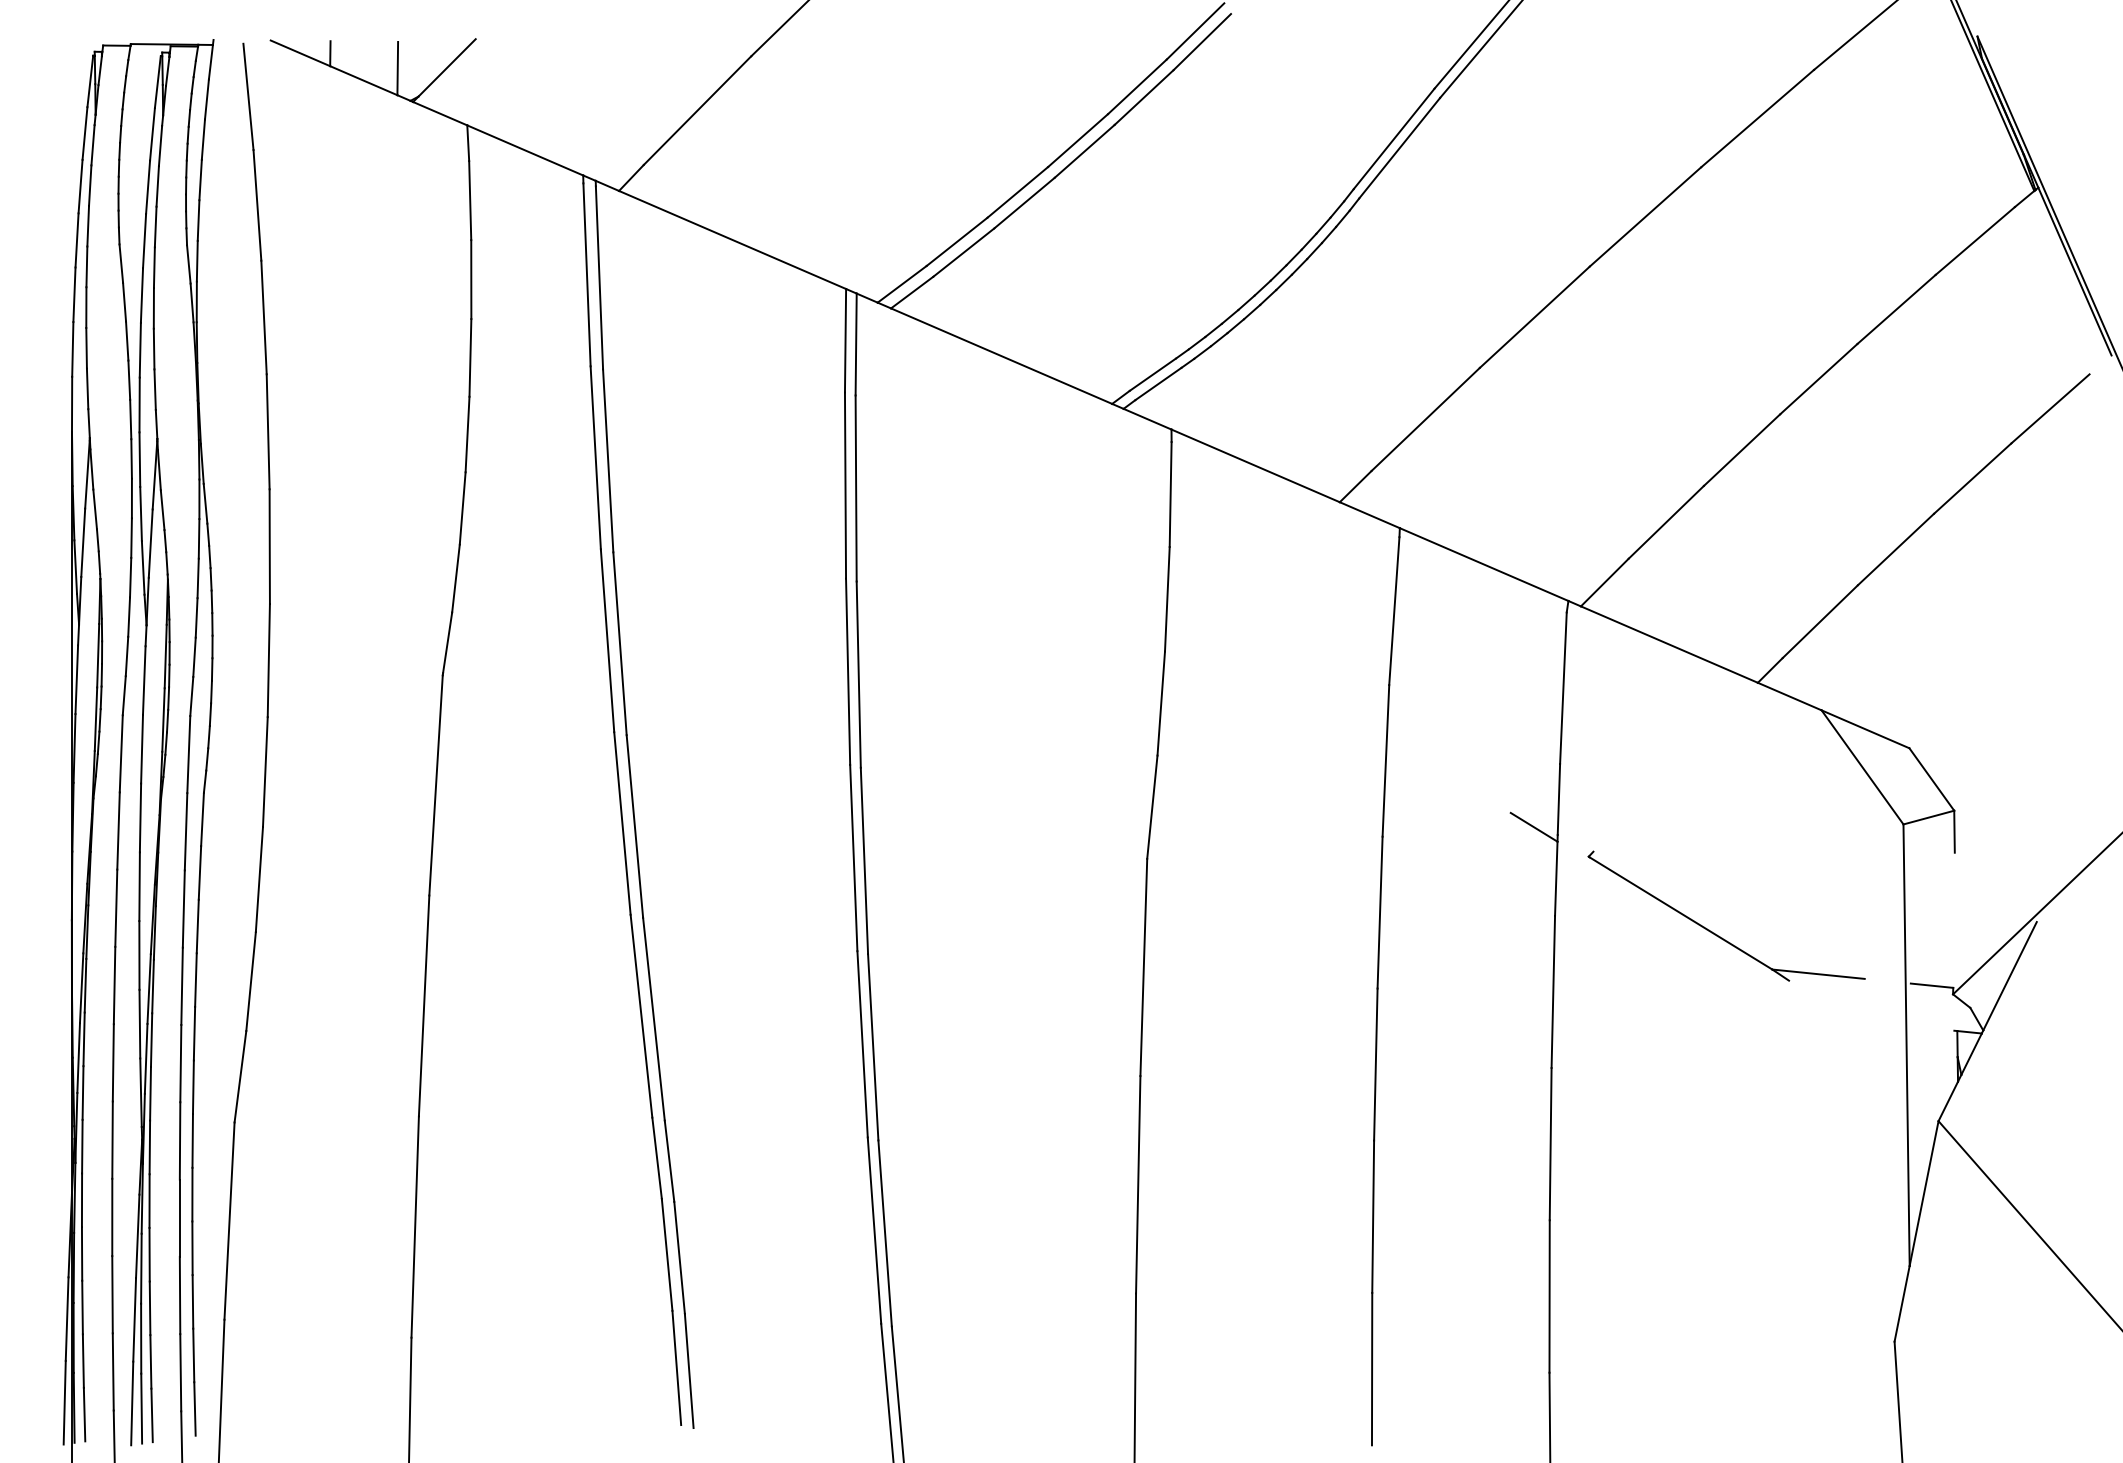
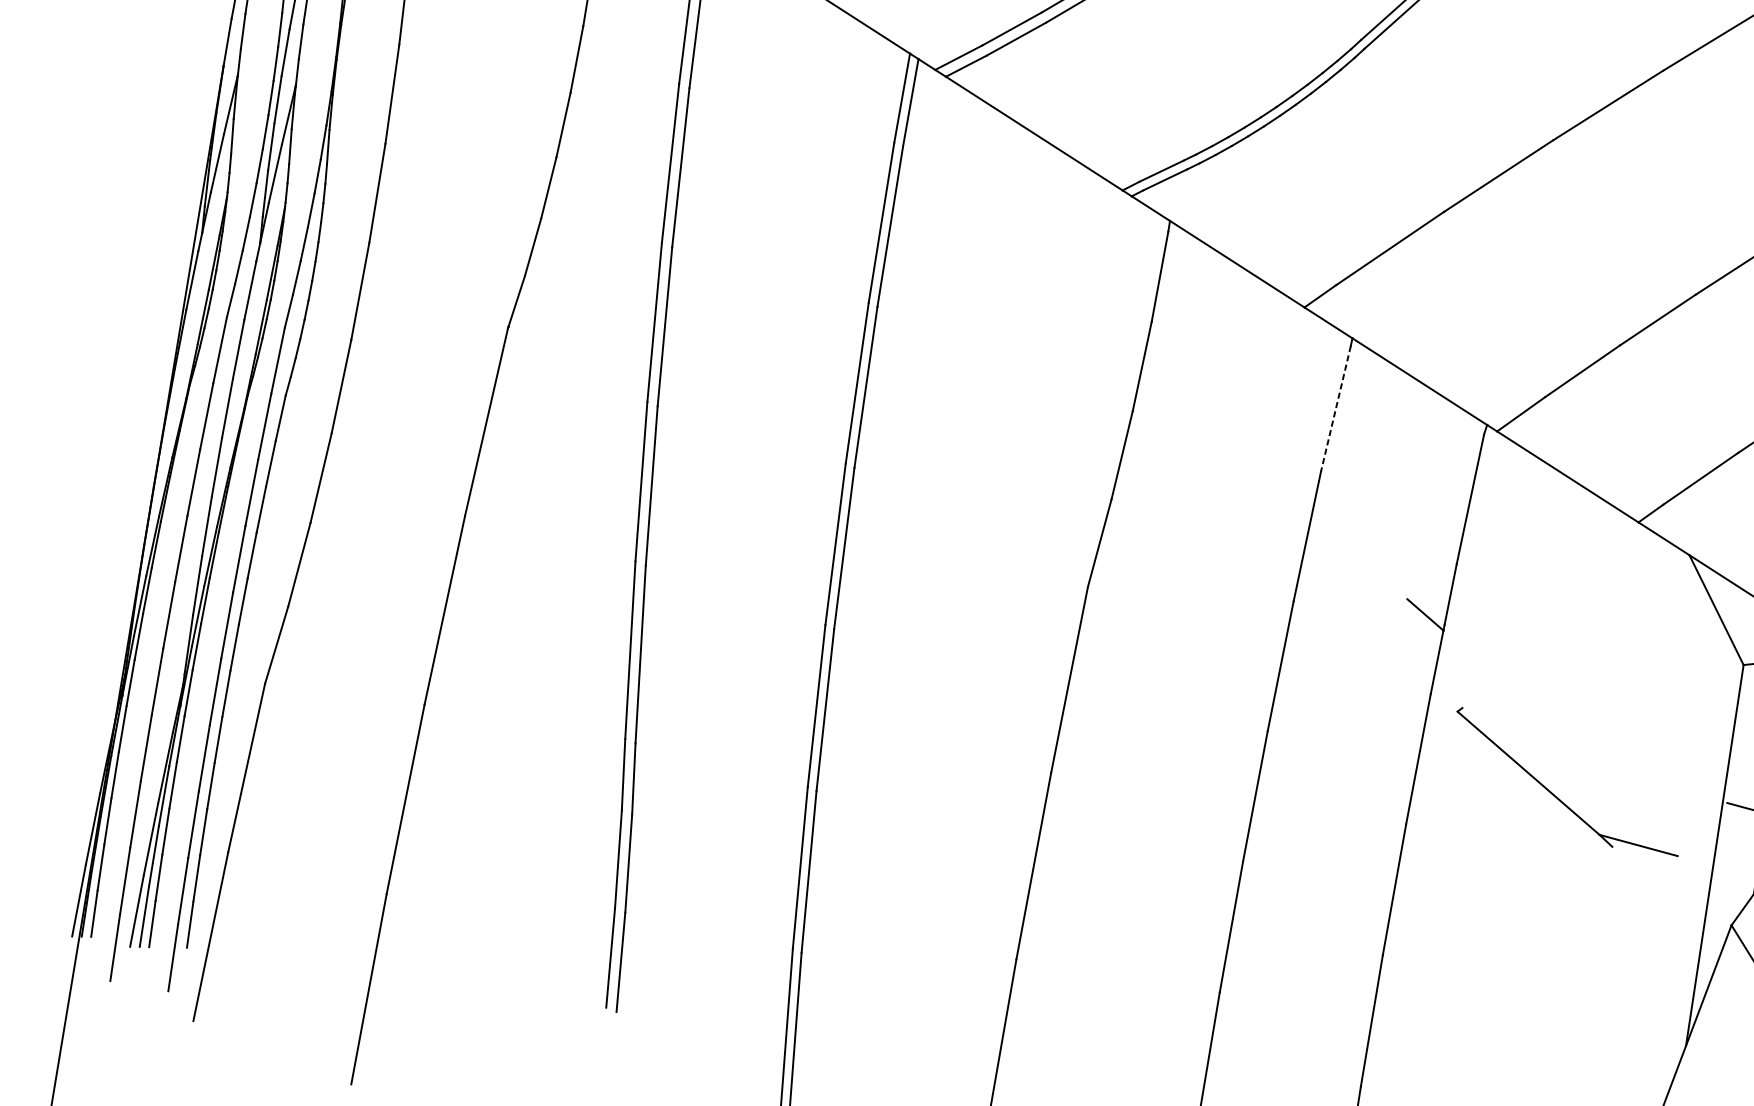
line: (1394, 611) -> (1335, 409), solid -> dashed
part: (1714, 932) -> (1555, 794), moved

